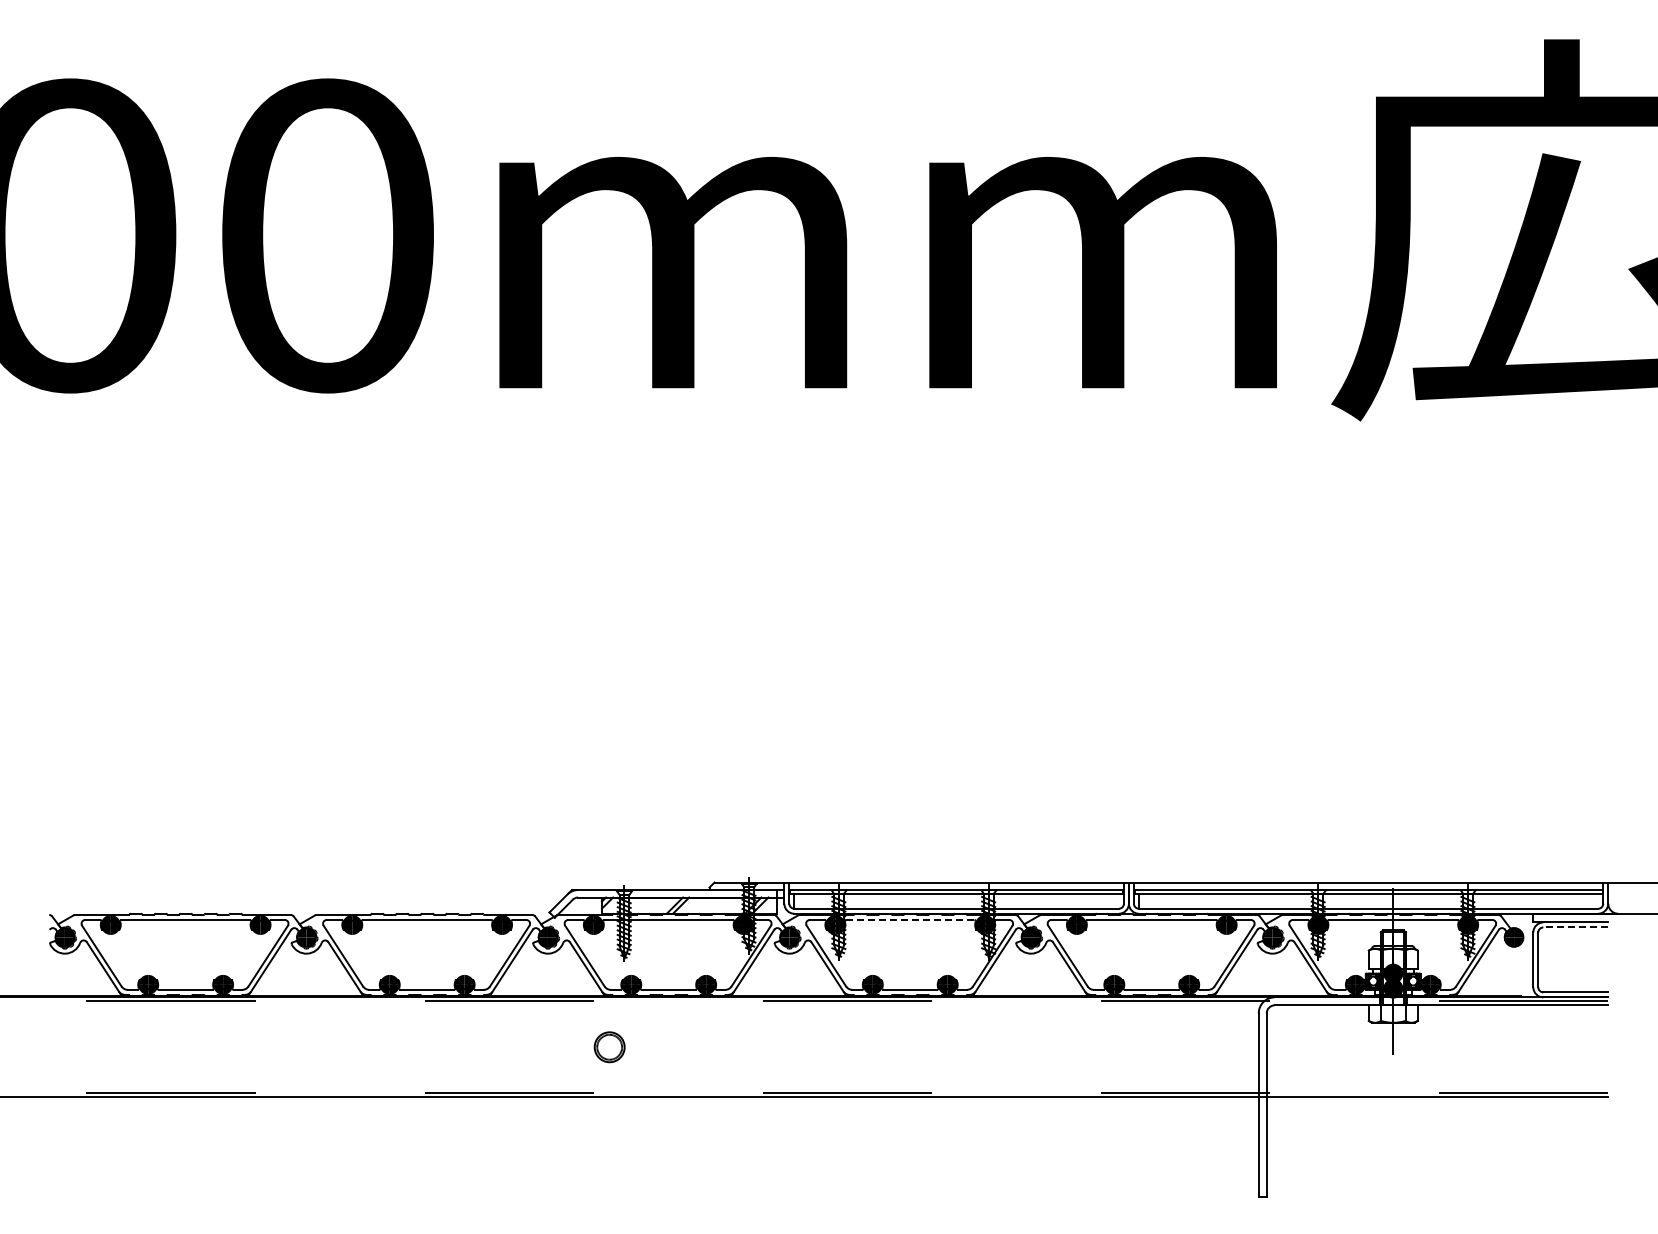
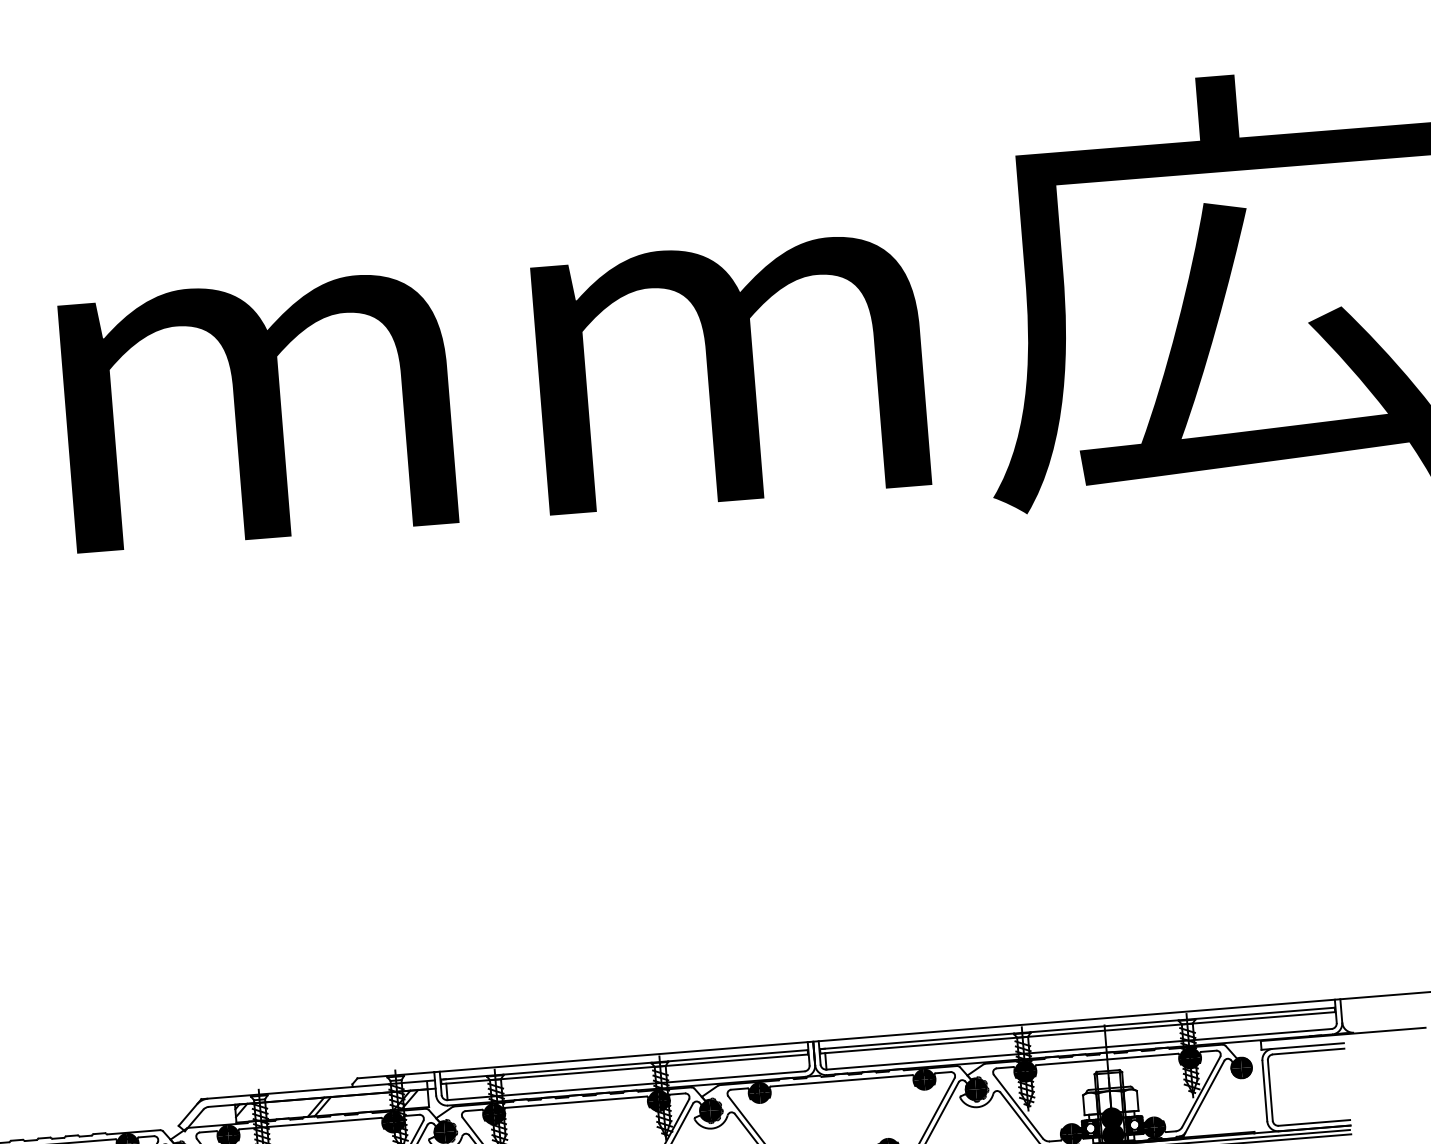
line: (910, 919) -> (576, 1101), dashed -> solid
line: (1575, 927) -> (1308, 1051), dashed -> solid

